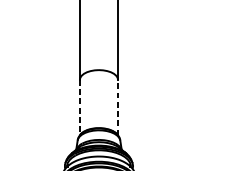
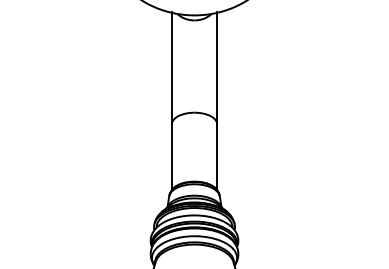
line: (79, 107) -> (171, 157), dashed -> solid
line: (118, 107) -> (217, 157), dashed -> solid

